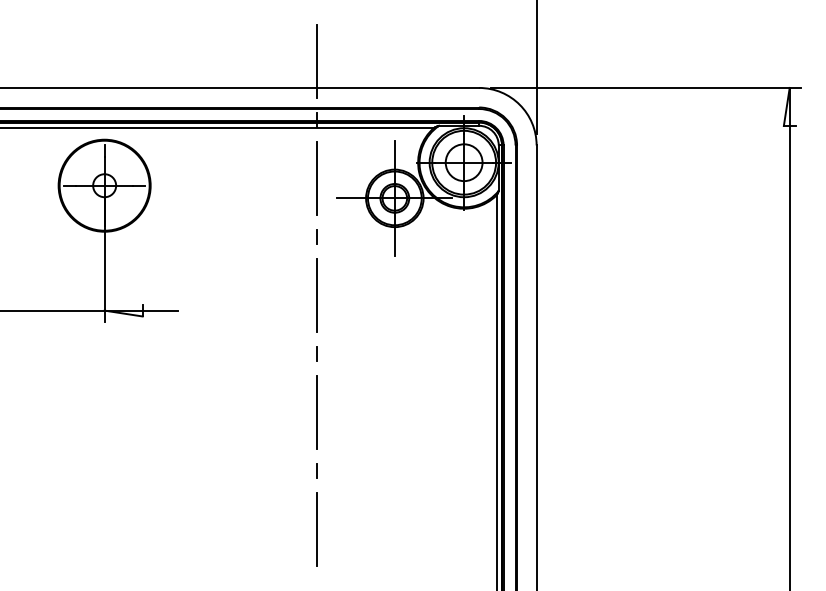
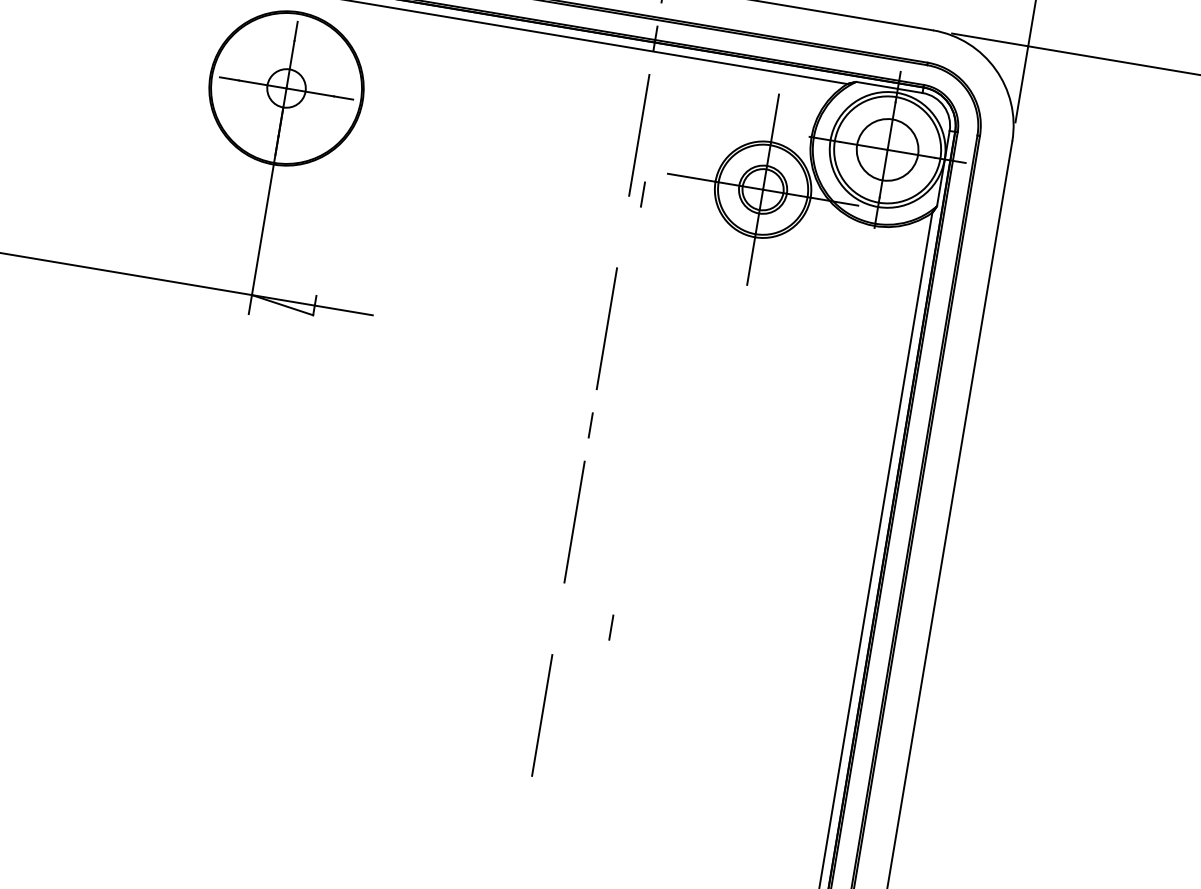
line: (316, 236) -> (642, 193), moved
line: (316, 470) -> (611, 627), moved

